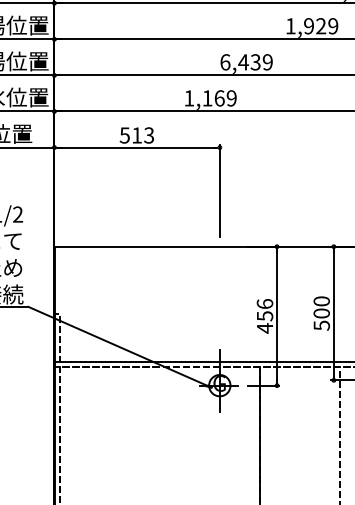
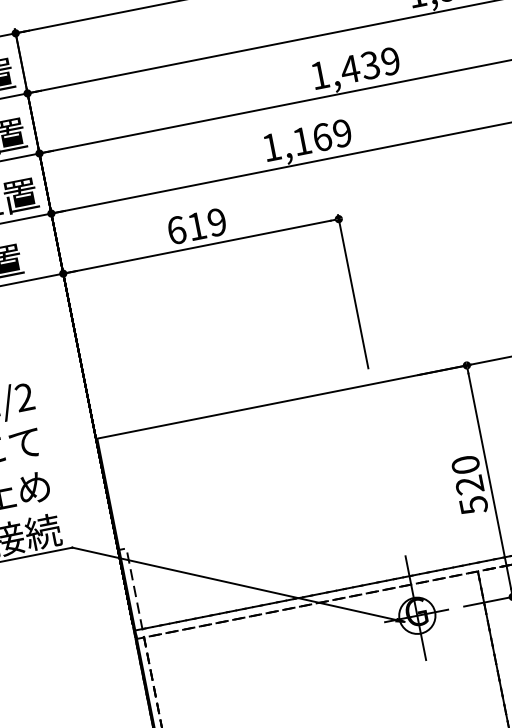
text: (225, 62) -> (320, 75), 6,439 -> 1,439
text: (136, 135) -> (196, 226), 513 -> 619
text: (264, 316) -> (468, 485), 456 -> 520

